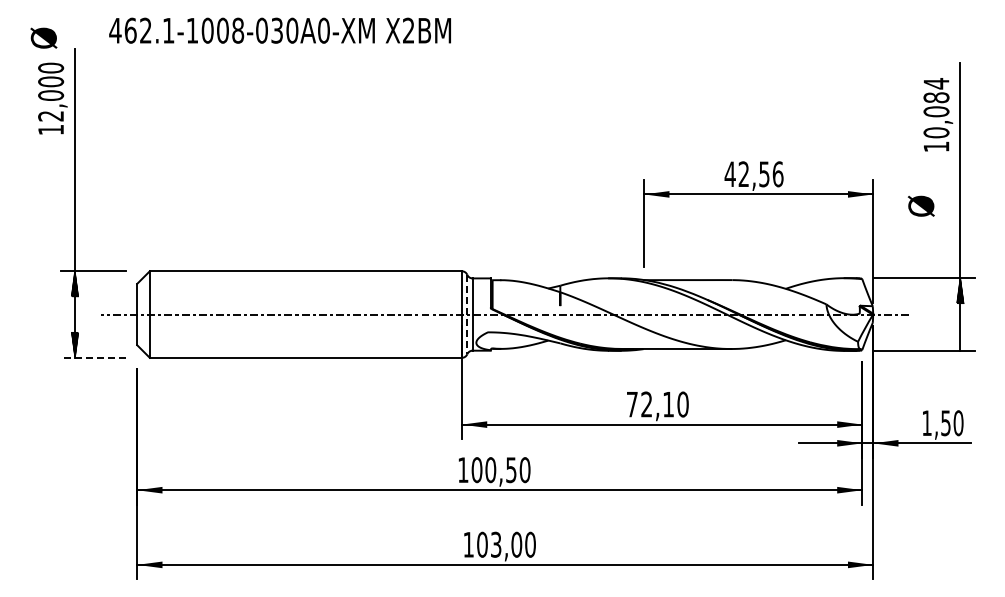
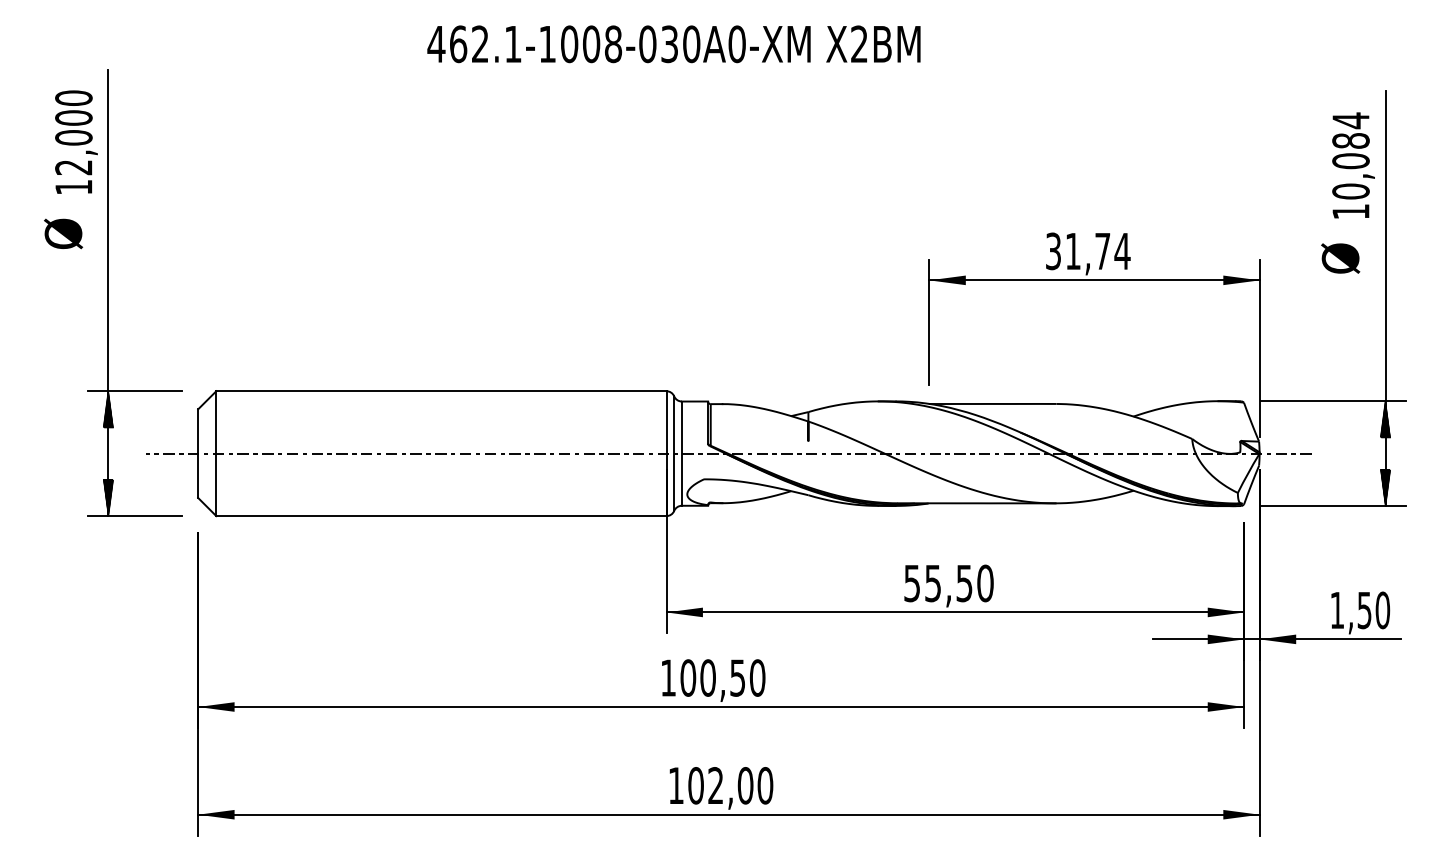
text: (279, 30) -> (673, 43), moved
text: (43, 37) -> (62, 232), moved
text: (753, 174) -> (1087, 251), 42,56 -> 31,74
text: (920, 205) -> (1339, 257), moved
line: (467, 314) -> (674, 453), dashed -> solid
hatch: (960, 337) -> (1385, 486), added
line: (93, 357) -> (135, 515), dashed -> solid
text: (649, 404) -> (937, 583), 72,10 -> 55,50
text: (496, 544) -> (716, 785), 103,00 -> 102,00

